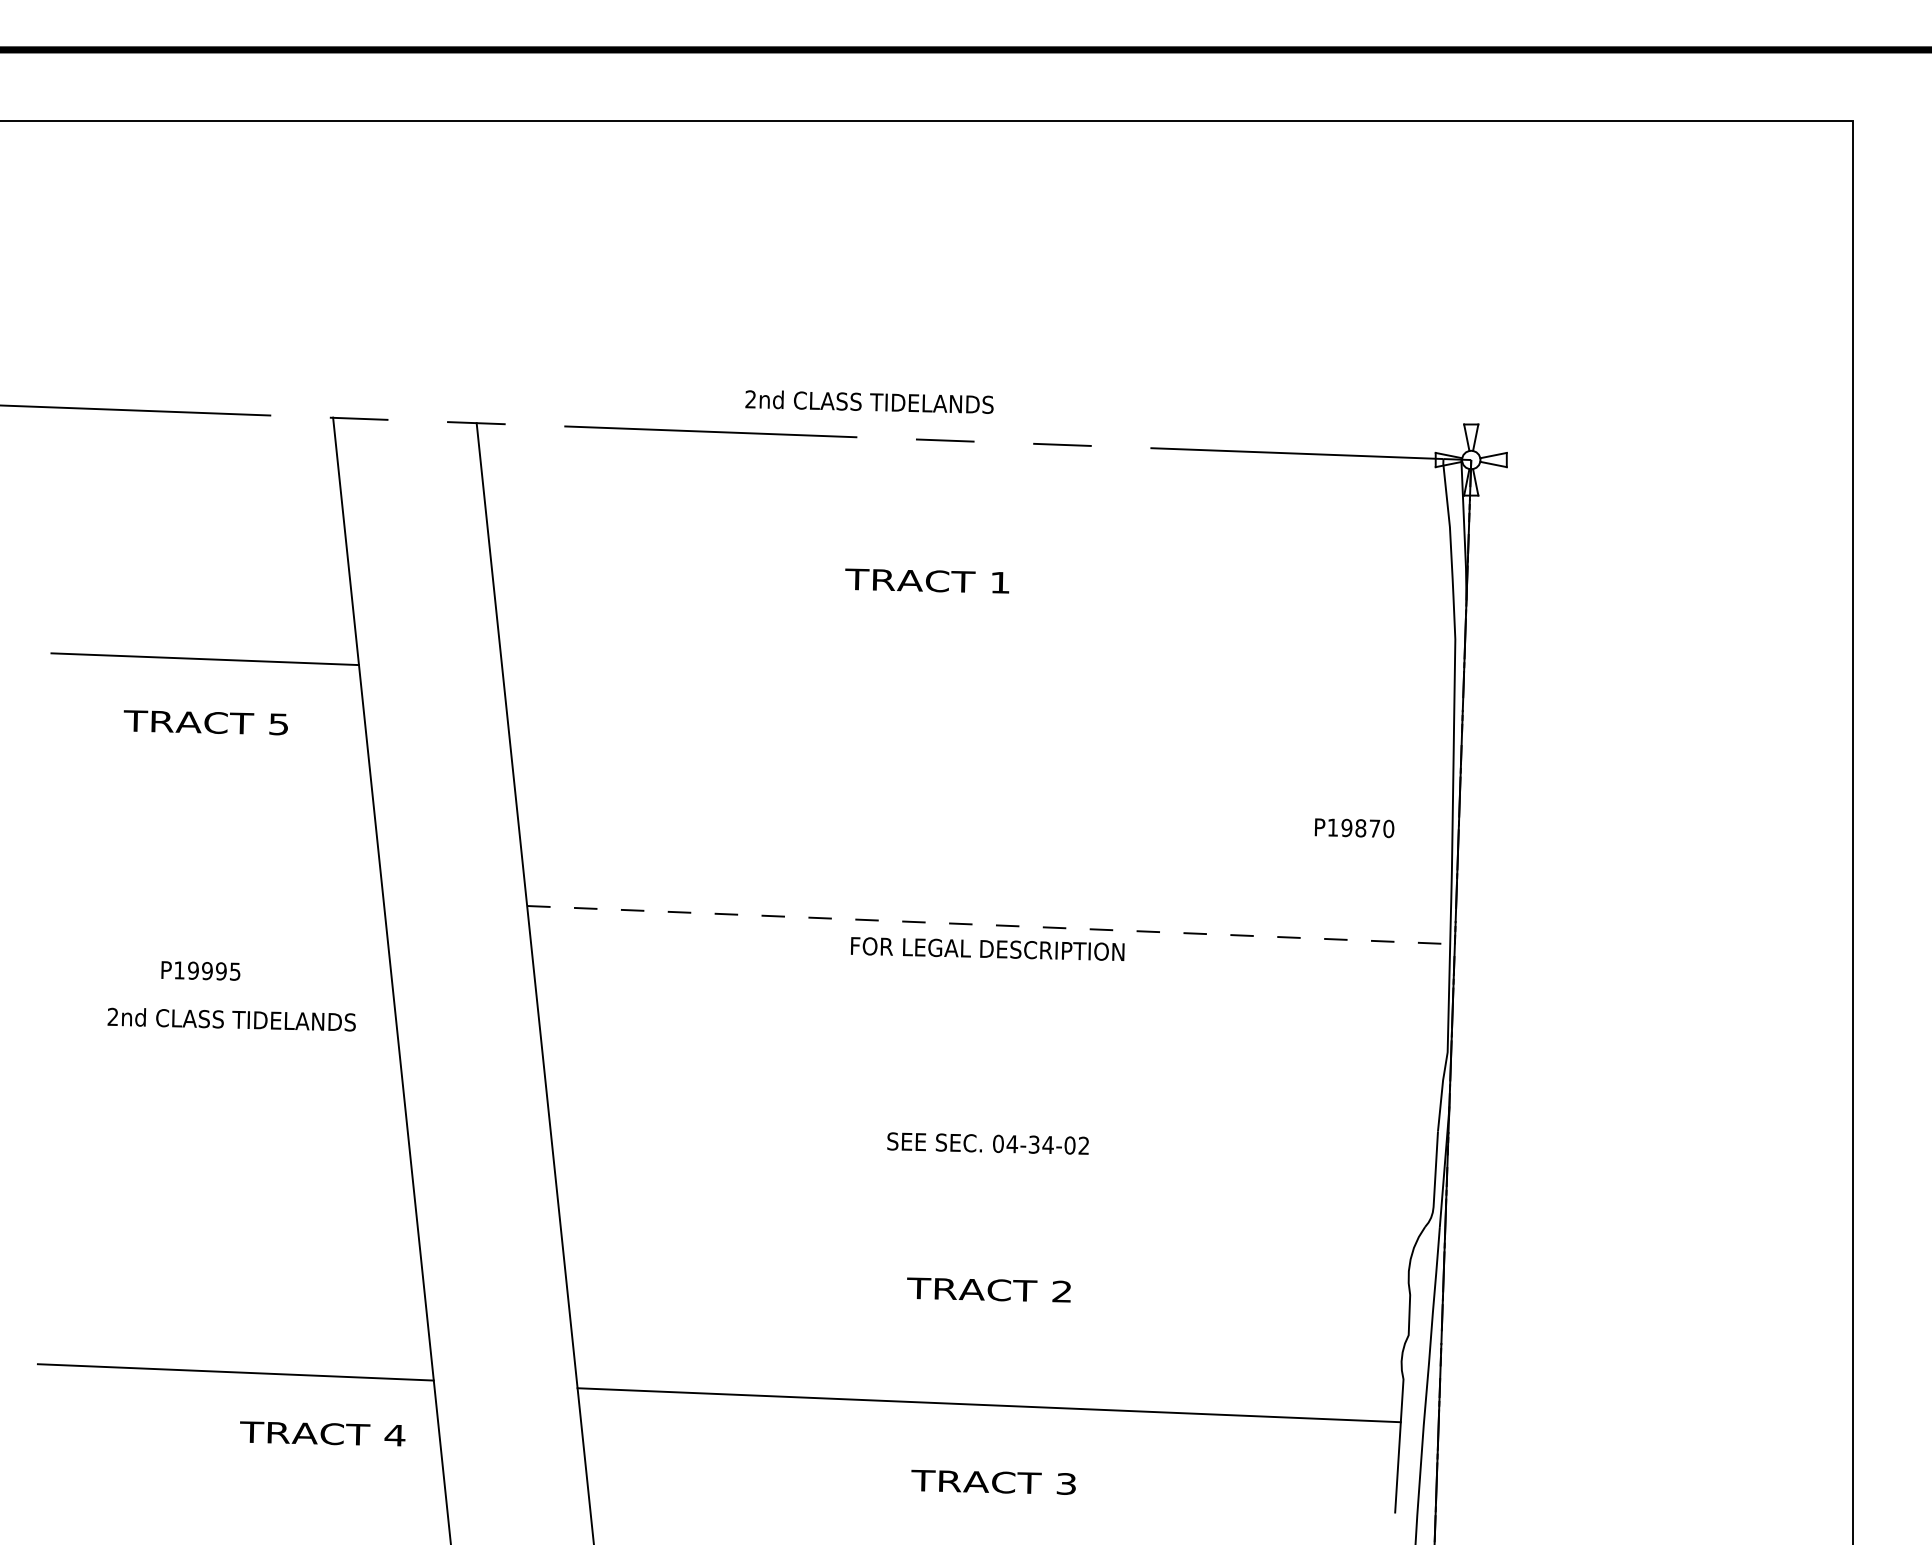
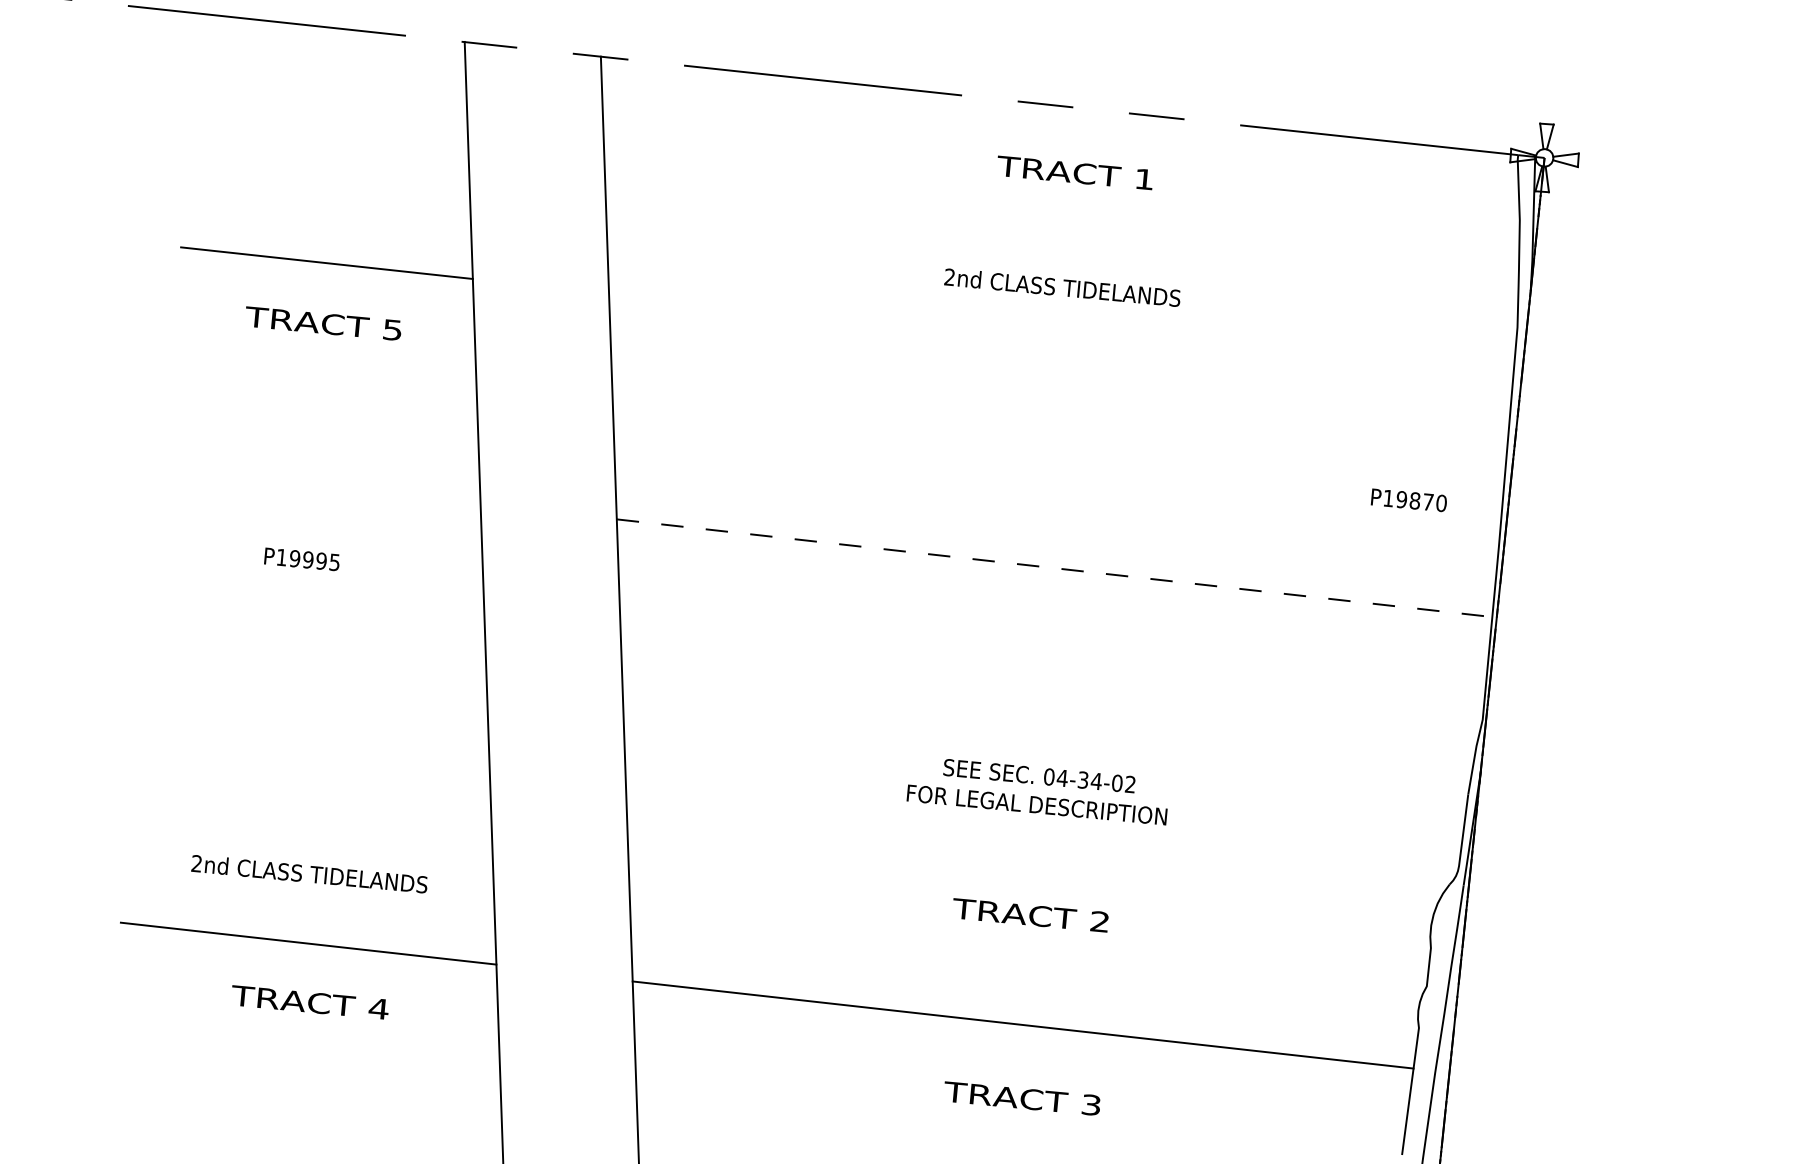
text: (869, 401) -> (1062, 287), moved
text: (927, 580) -> (1075, 172), moved
text: (987, 948) -> (1036, 804), moved
text: (231, 1019) -> (309, 874), moved
text: (322, 1433) -> (309, 1002), moved

